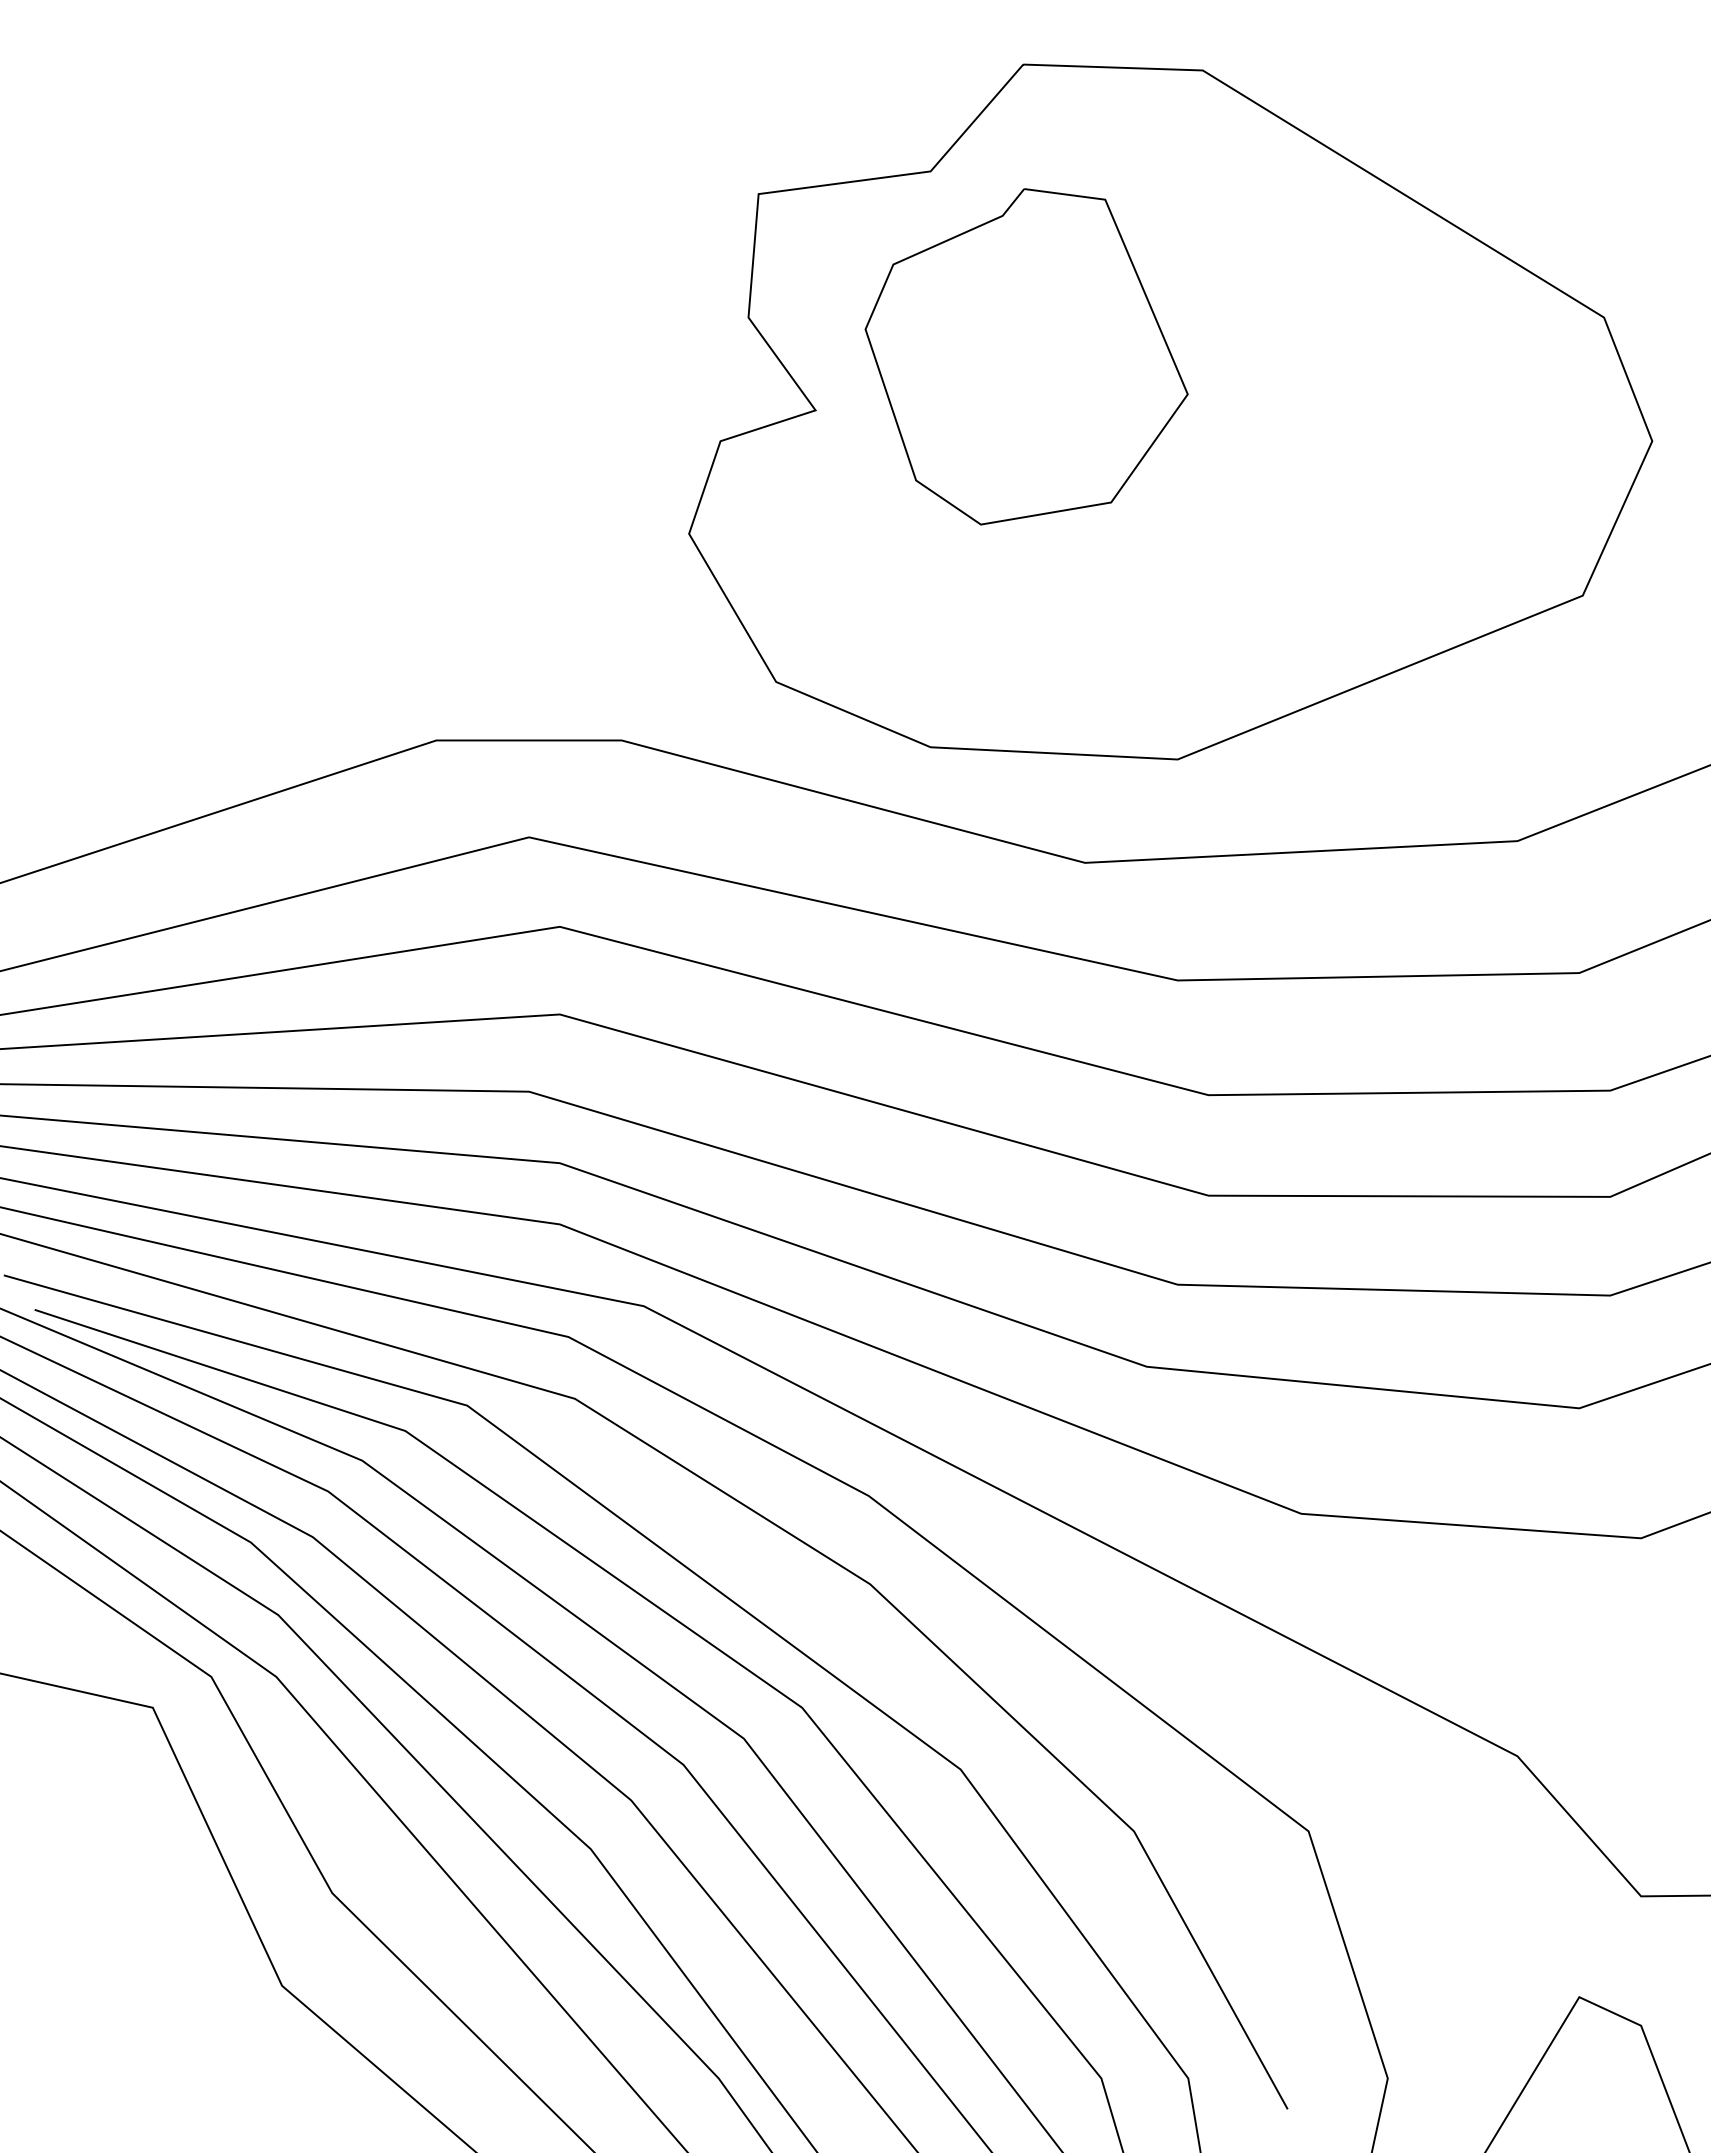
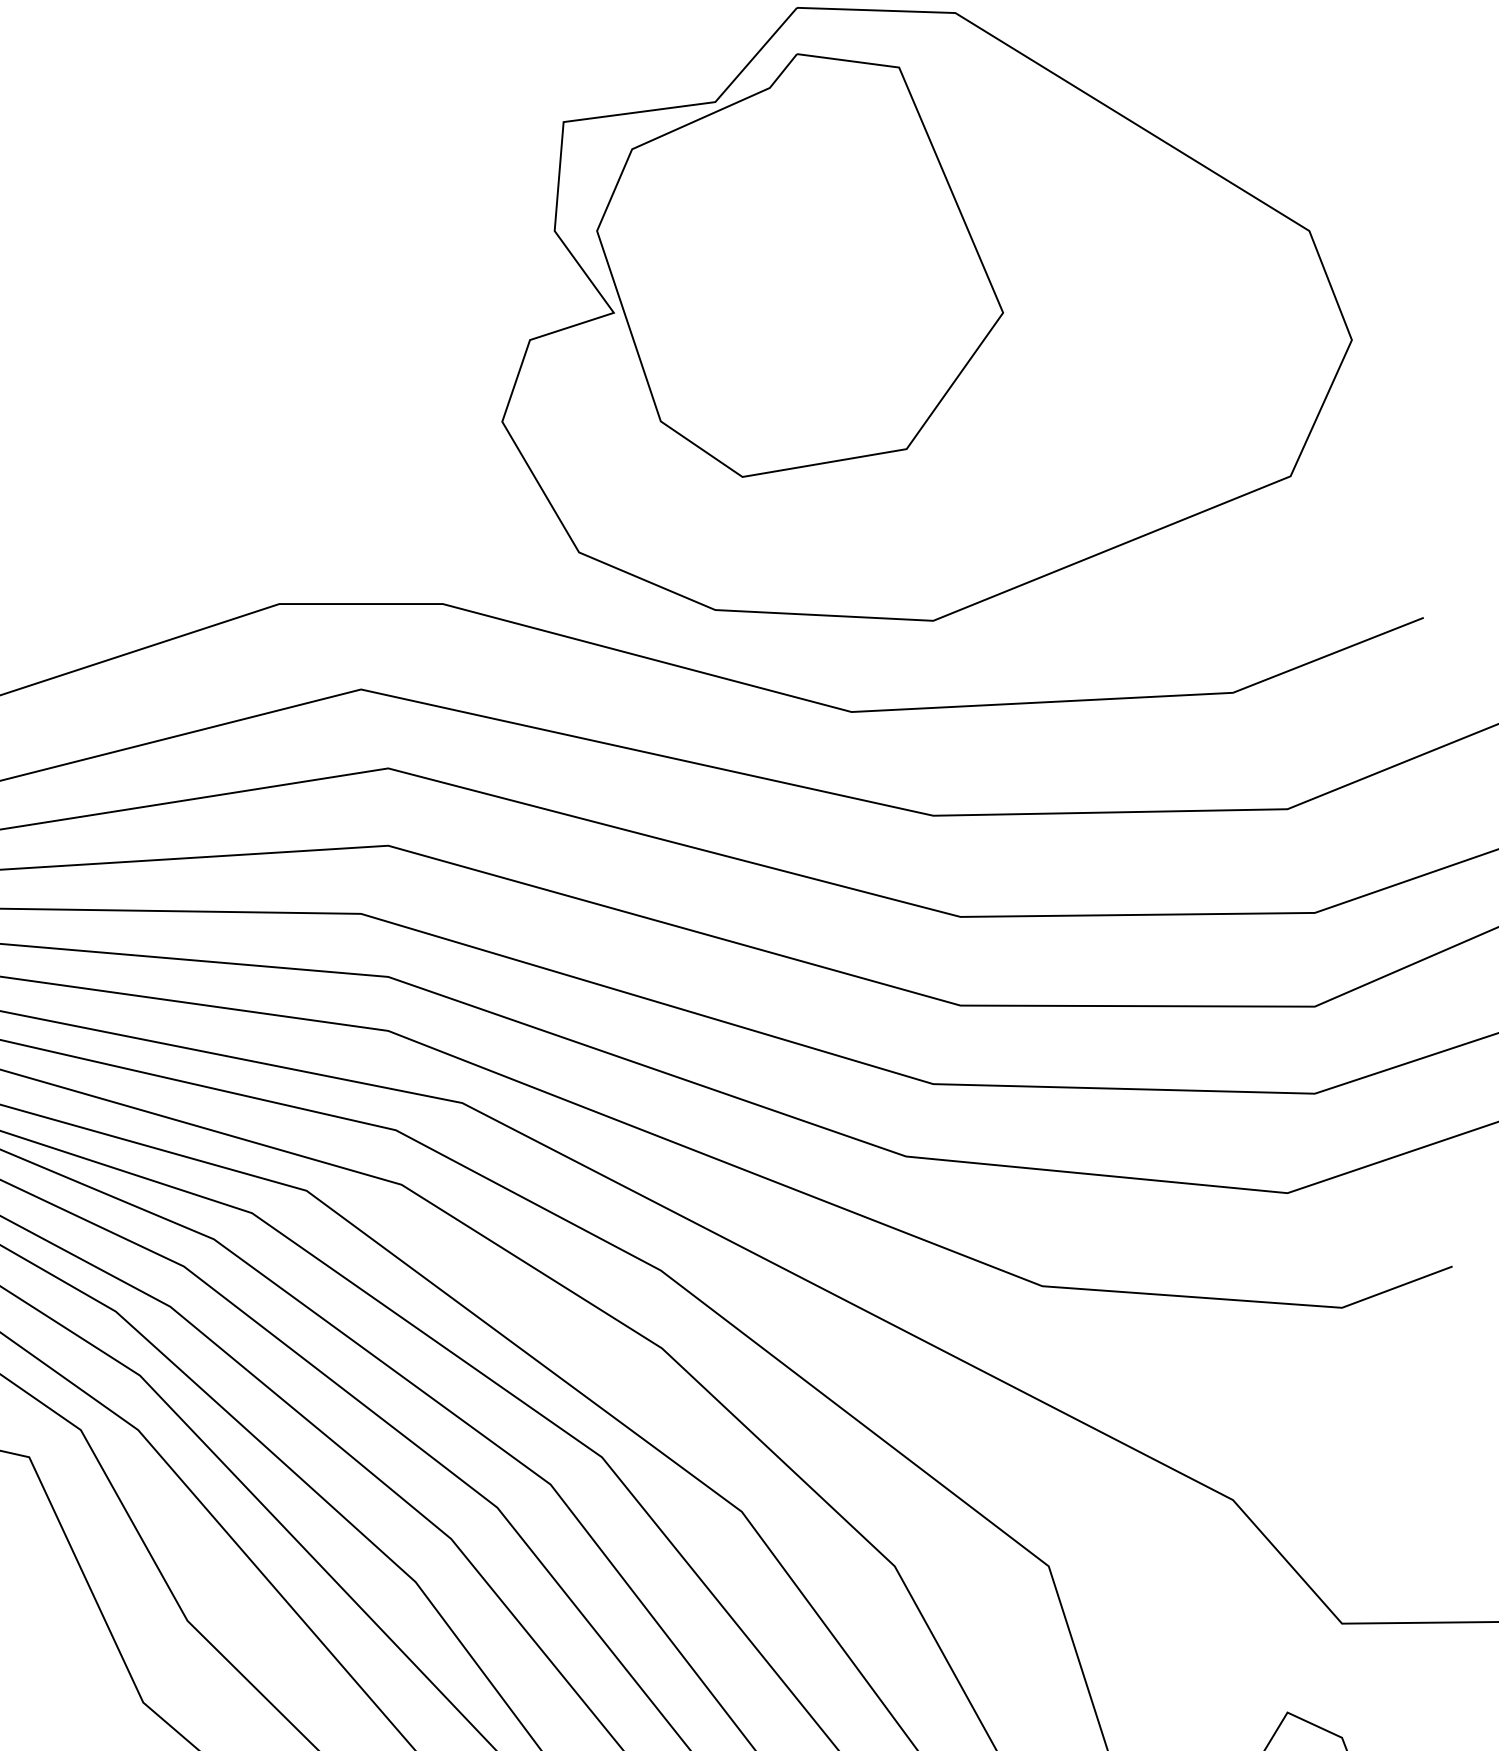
part: (1026, 356) -> (799, 265), size x1.43

